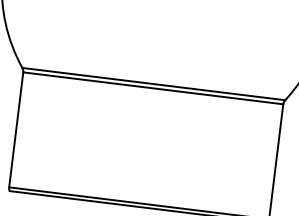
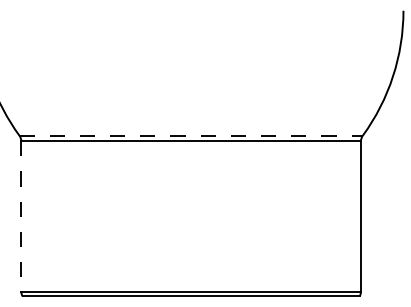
line: (154, 83) -> (191, 135), solid -> dashed
line: (16, 129) -> (21, 216), solid -> dashed

